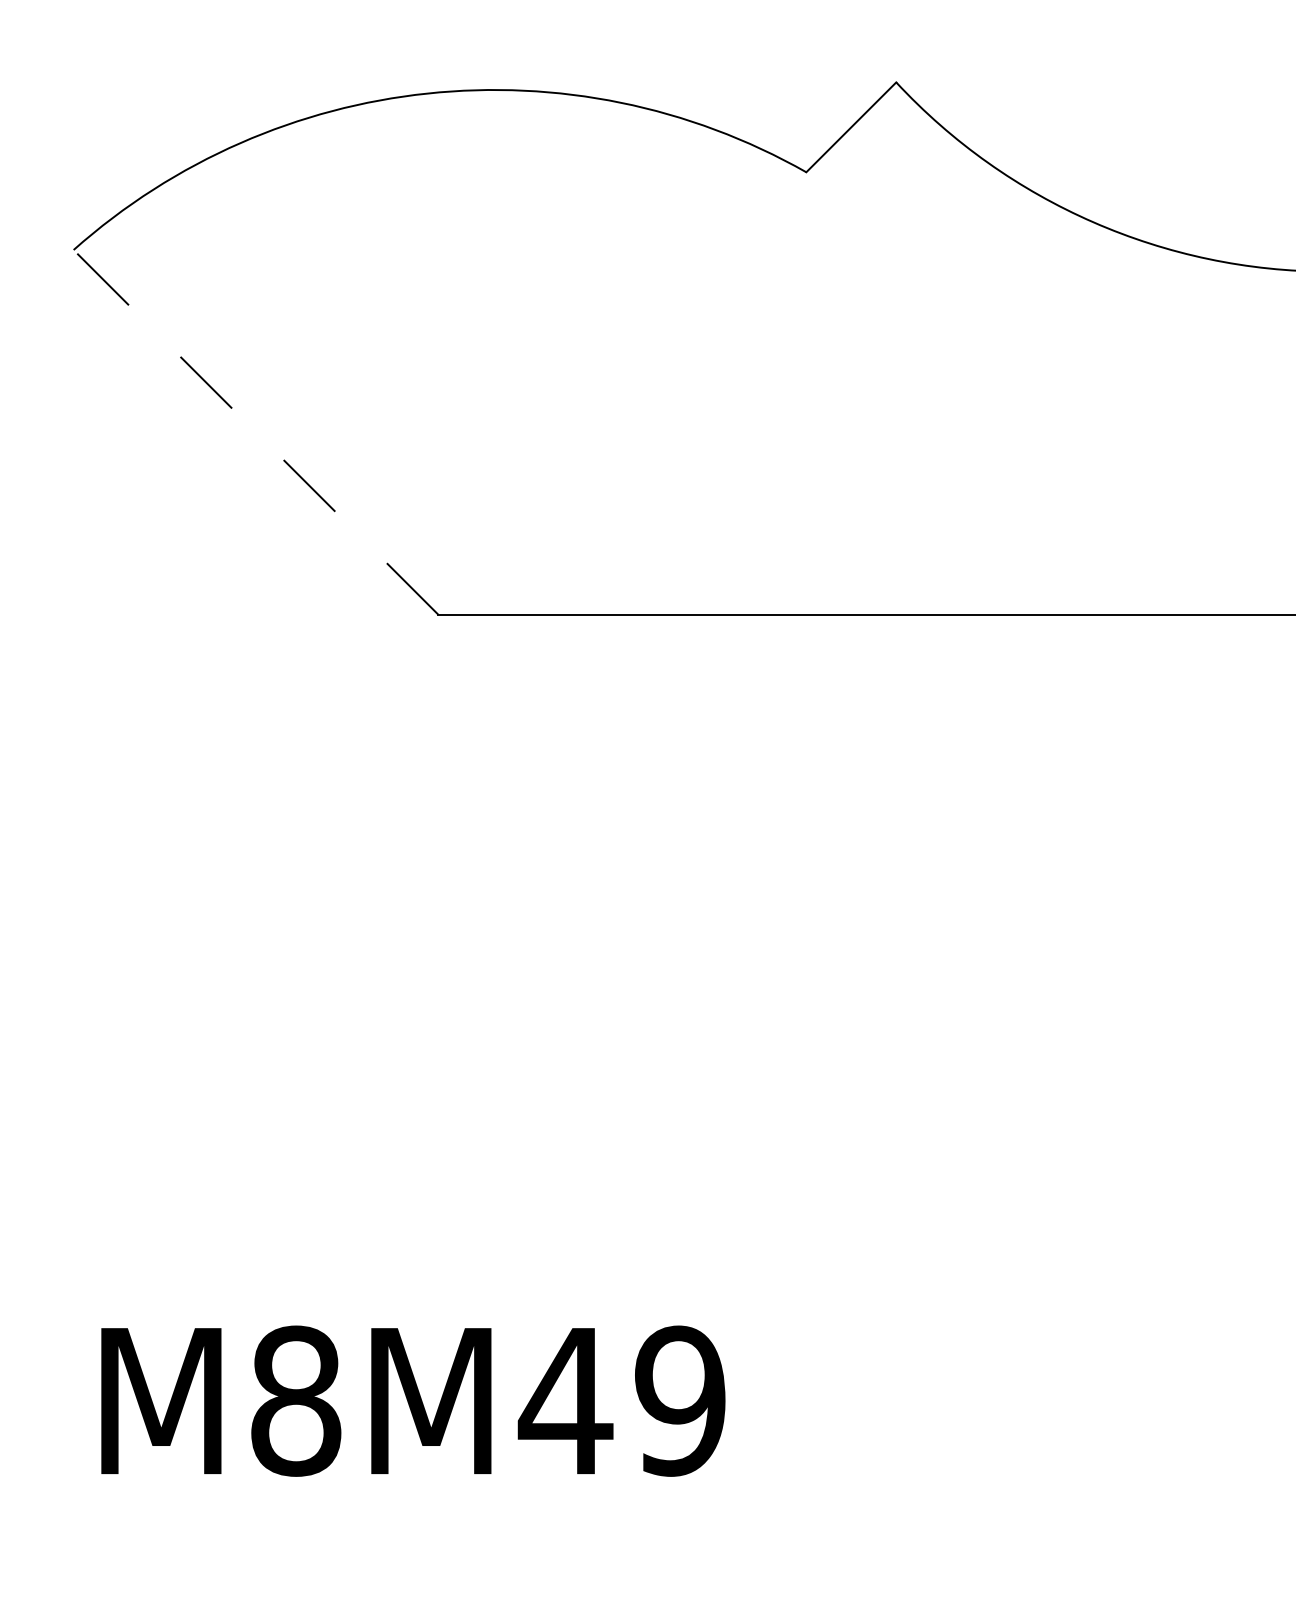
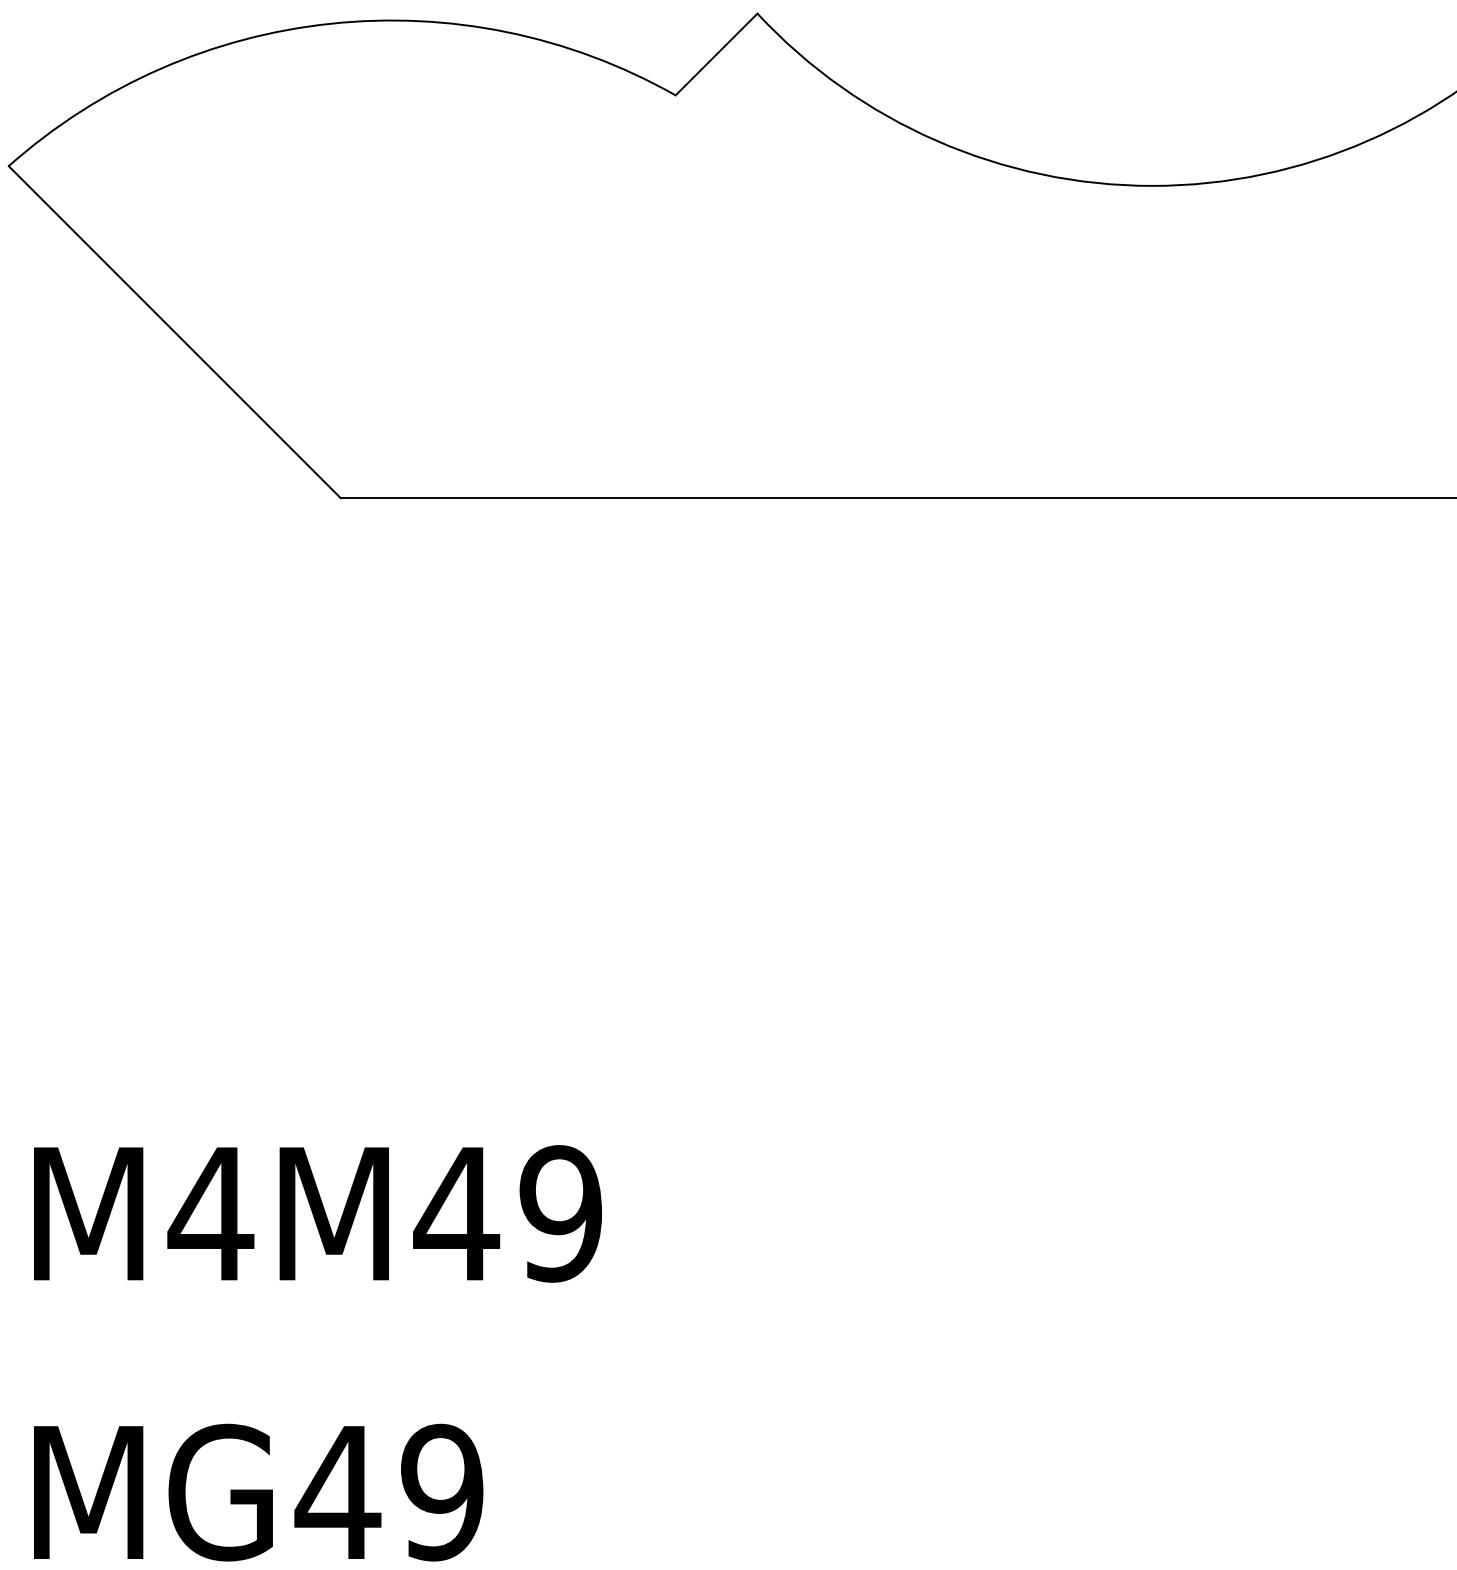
line: (255, 432) -> (174, 332), dashed -> solid
text: (295, 1400) -> (210, 1213), M8M49 -> M4M49

